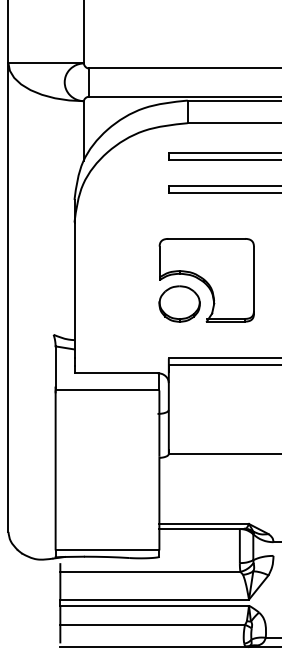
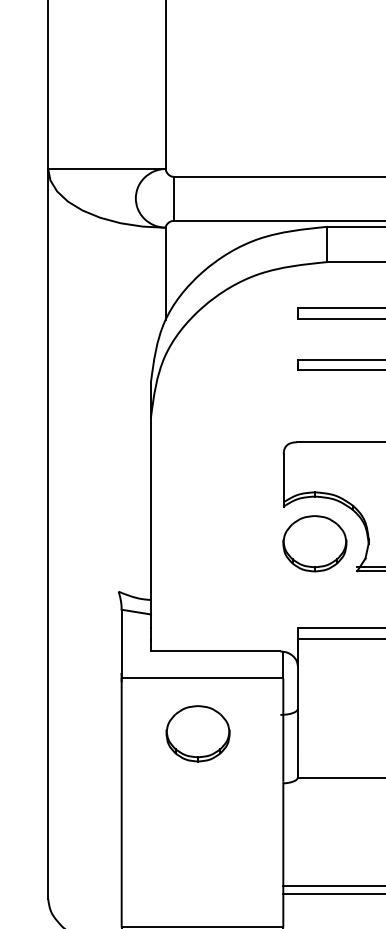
part: (104, 425) -> (197, 732), added

